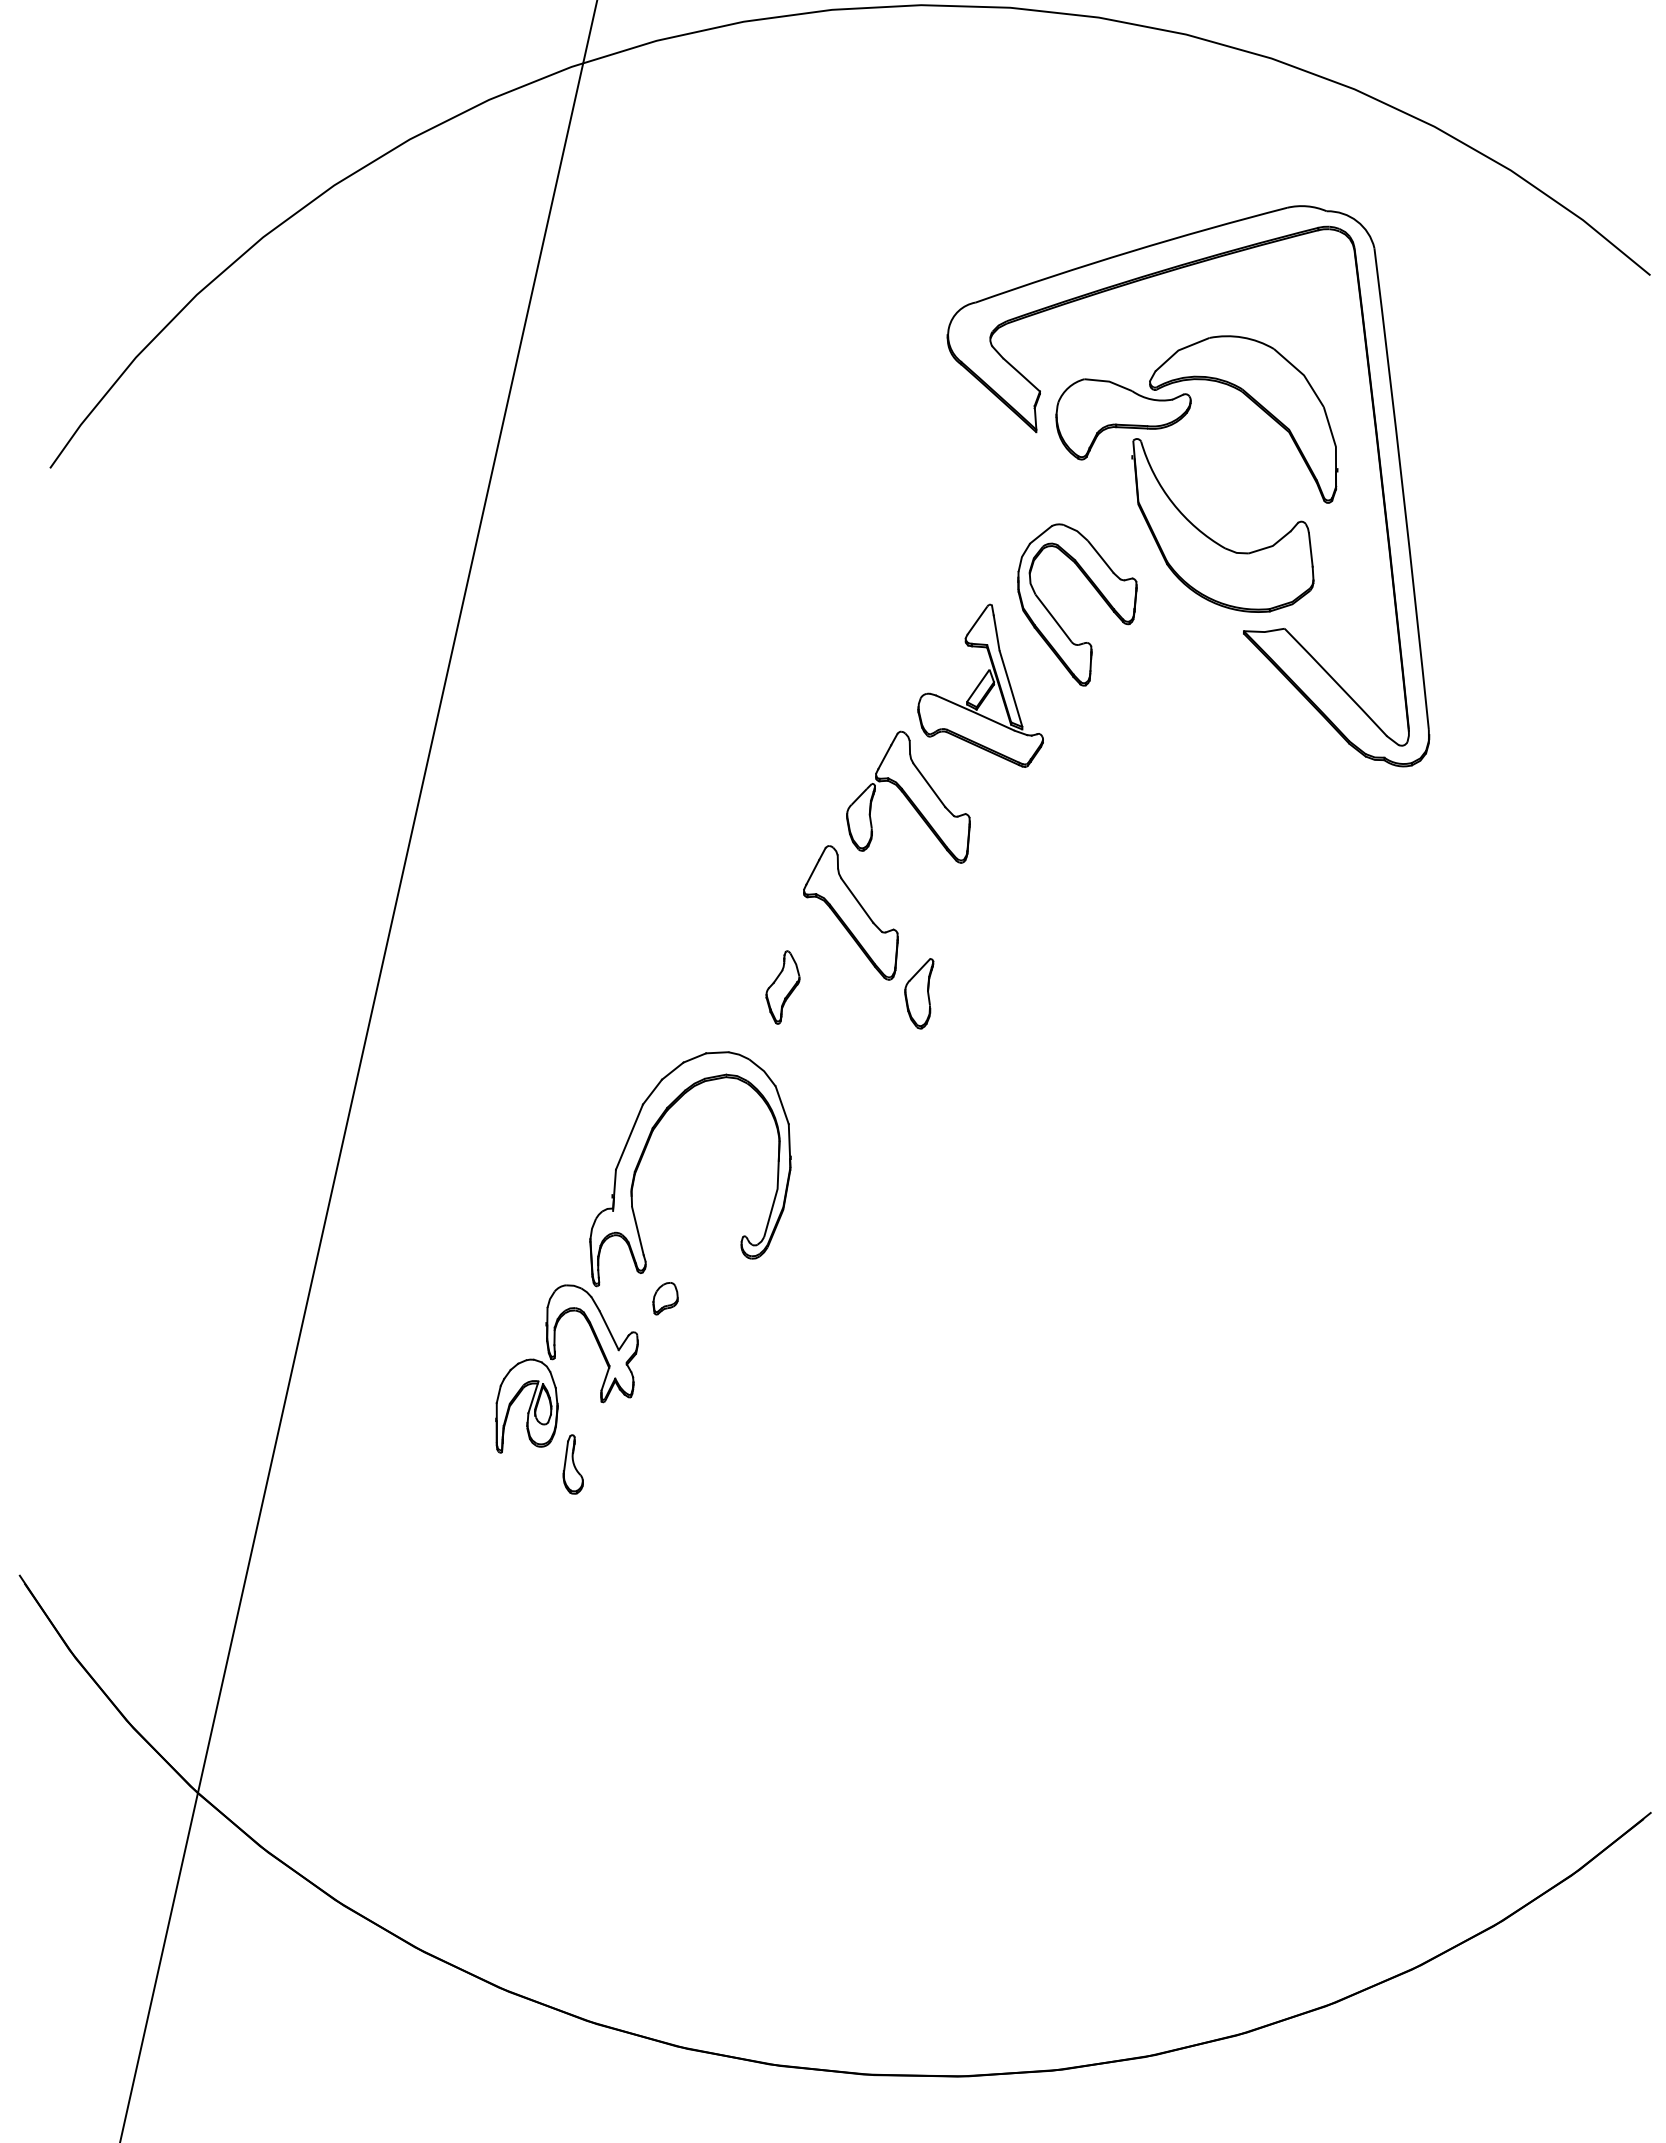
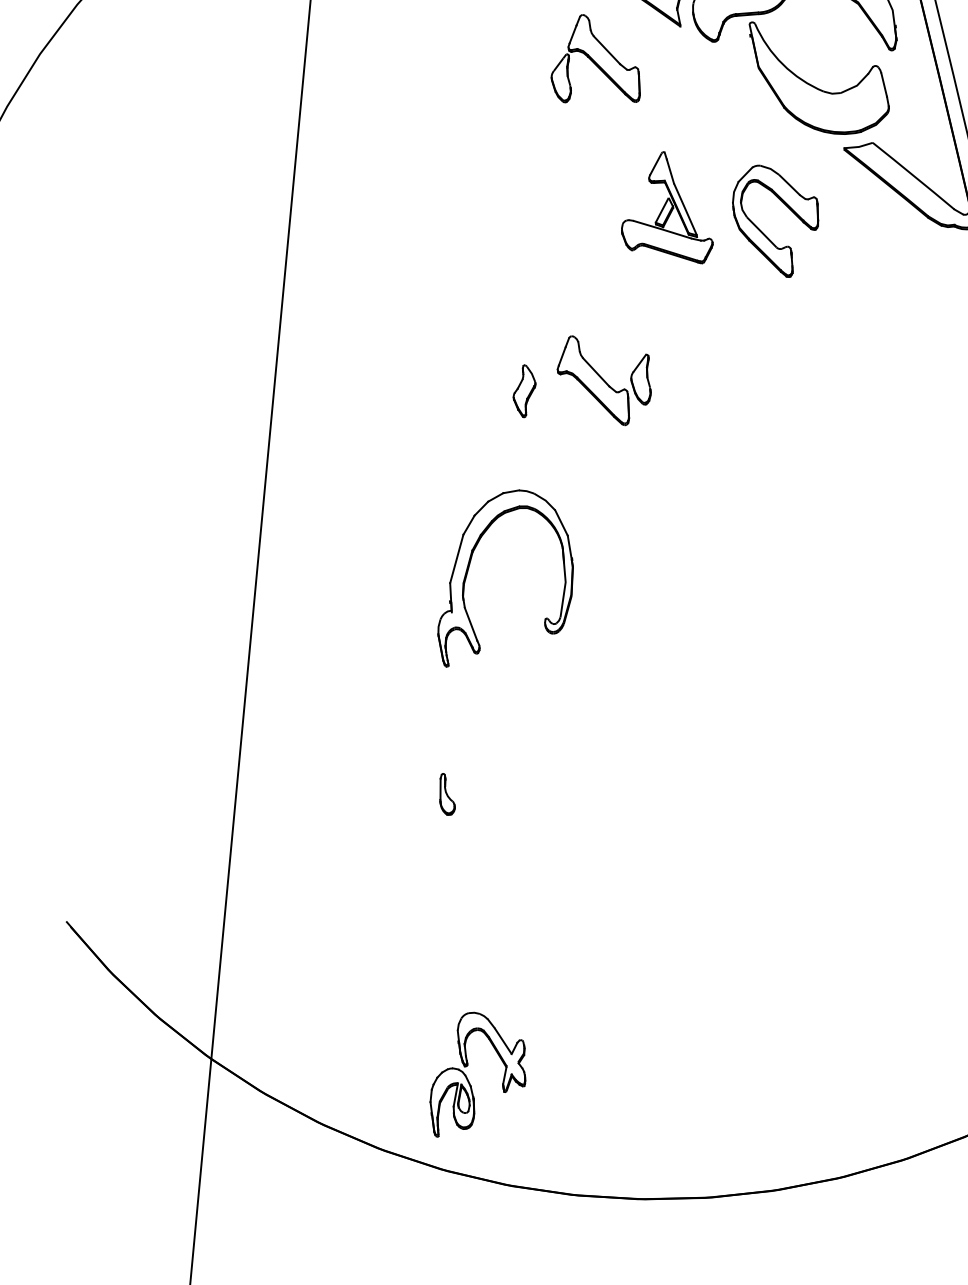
part: (1096, 591) -> (789, 209), moved
part: (908, 796) -> (593, 59), moved
part: (782, 987) -> (524, 391), moved
part: (919, 993) -> (641, 379), moved
part: (665, 1298) -> (496, 669), removed
part: (555, 1358) -> (467, 1065), moved

